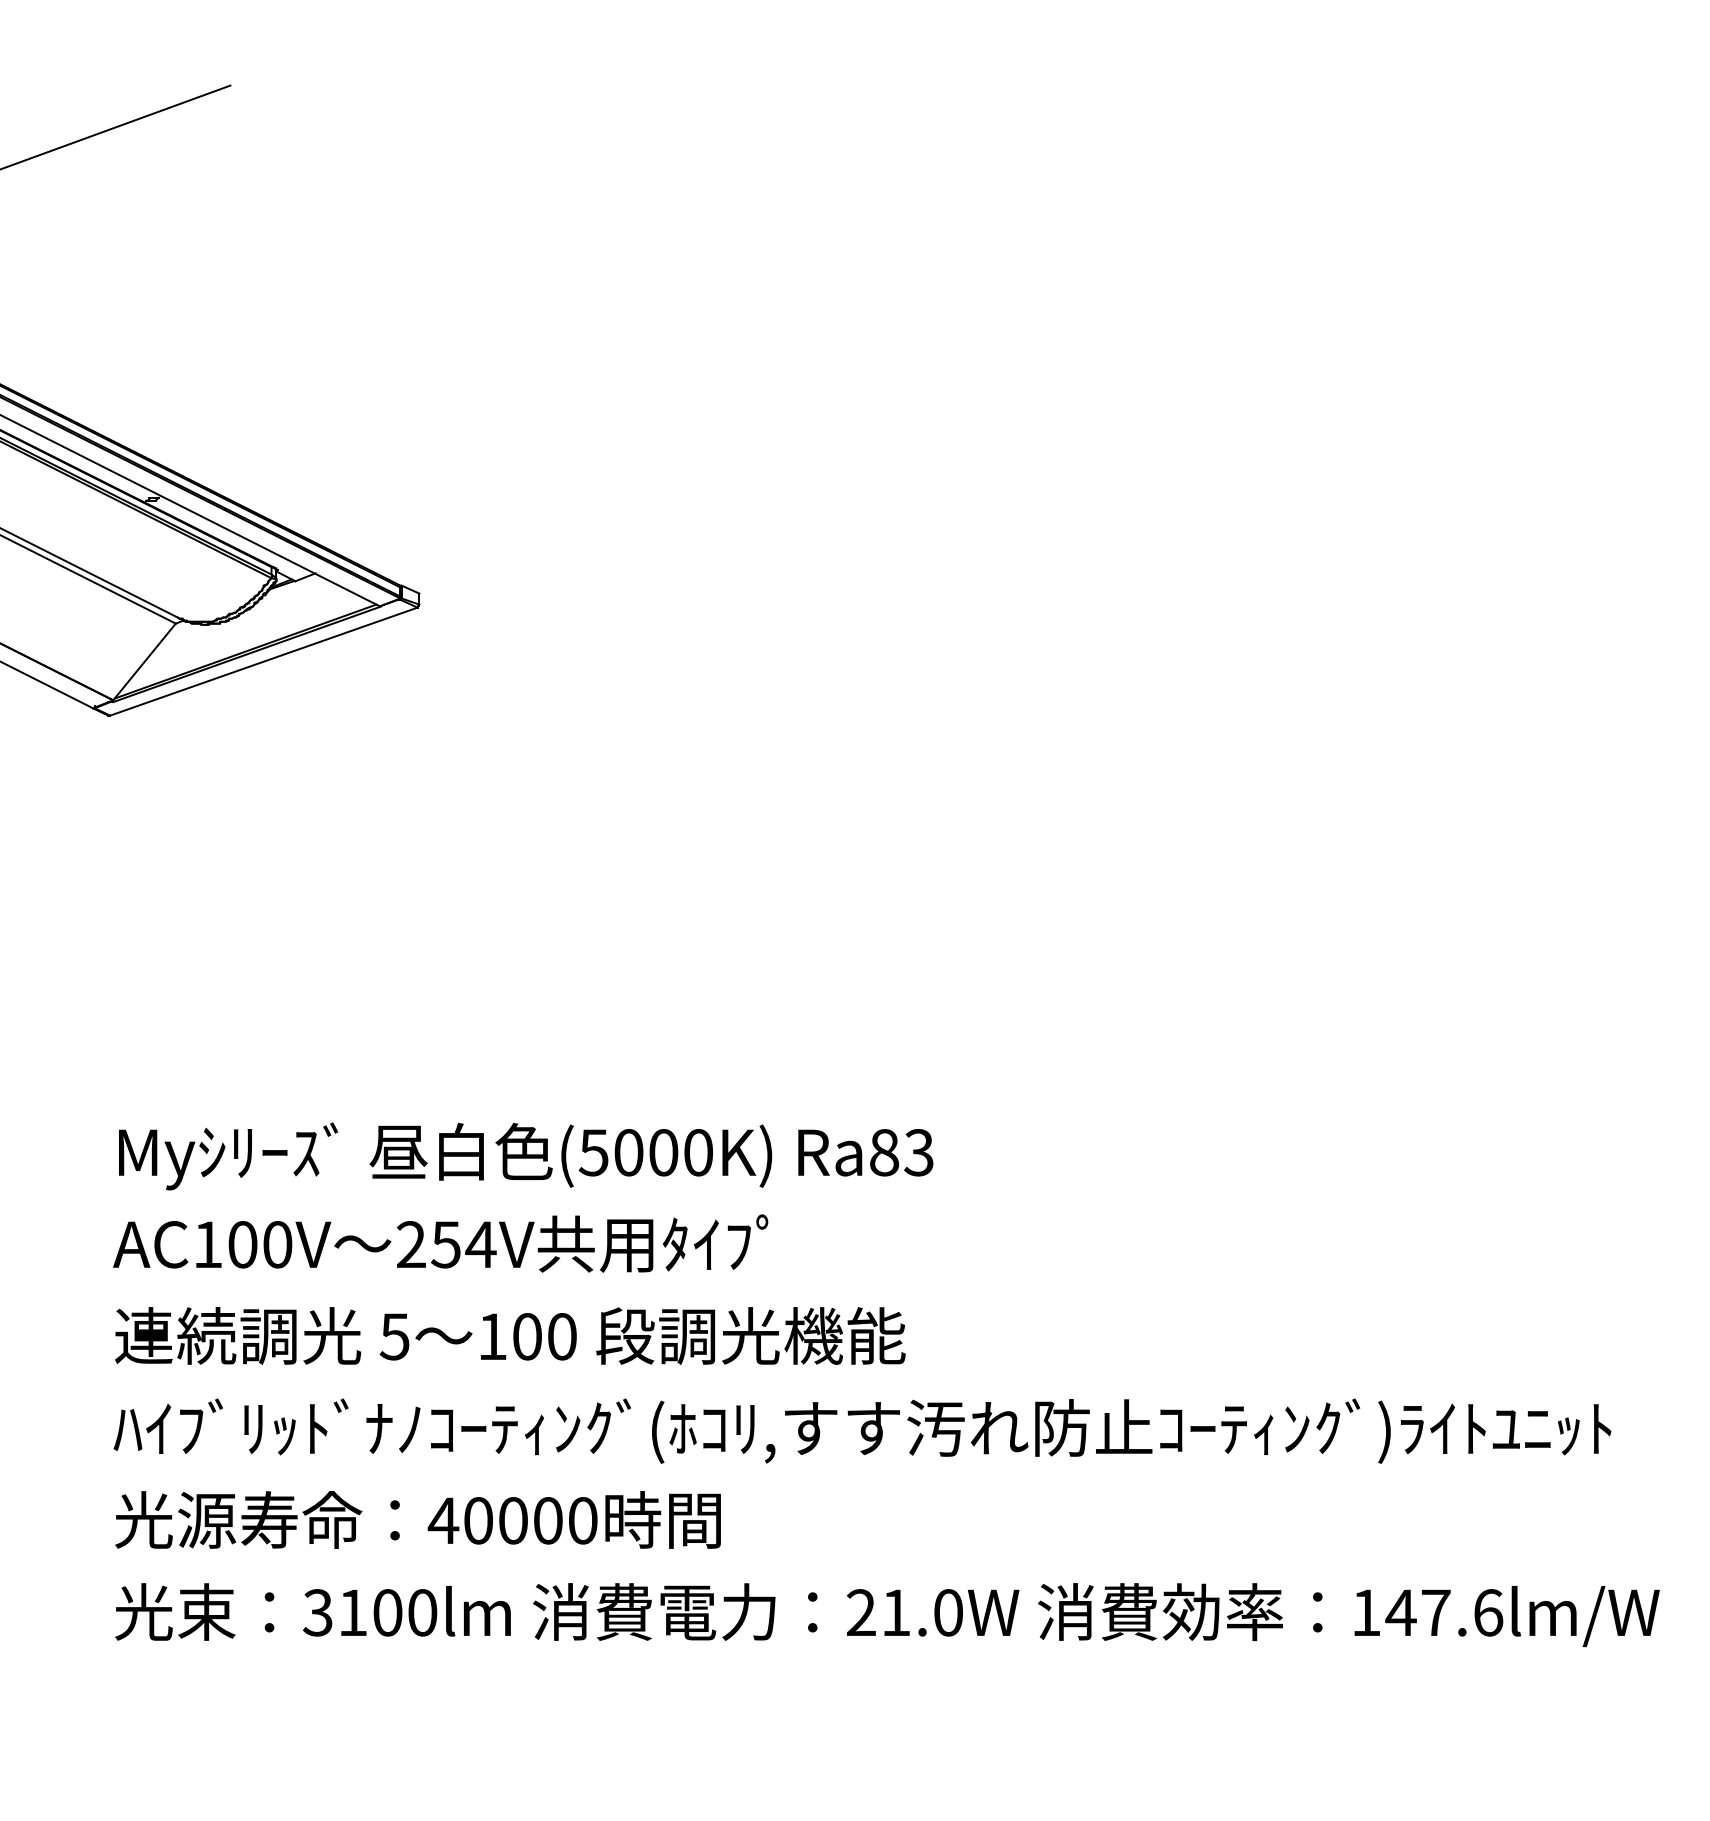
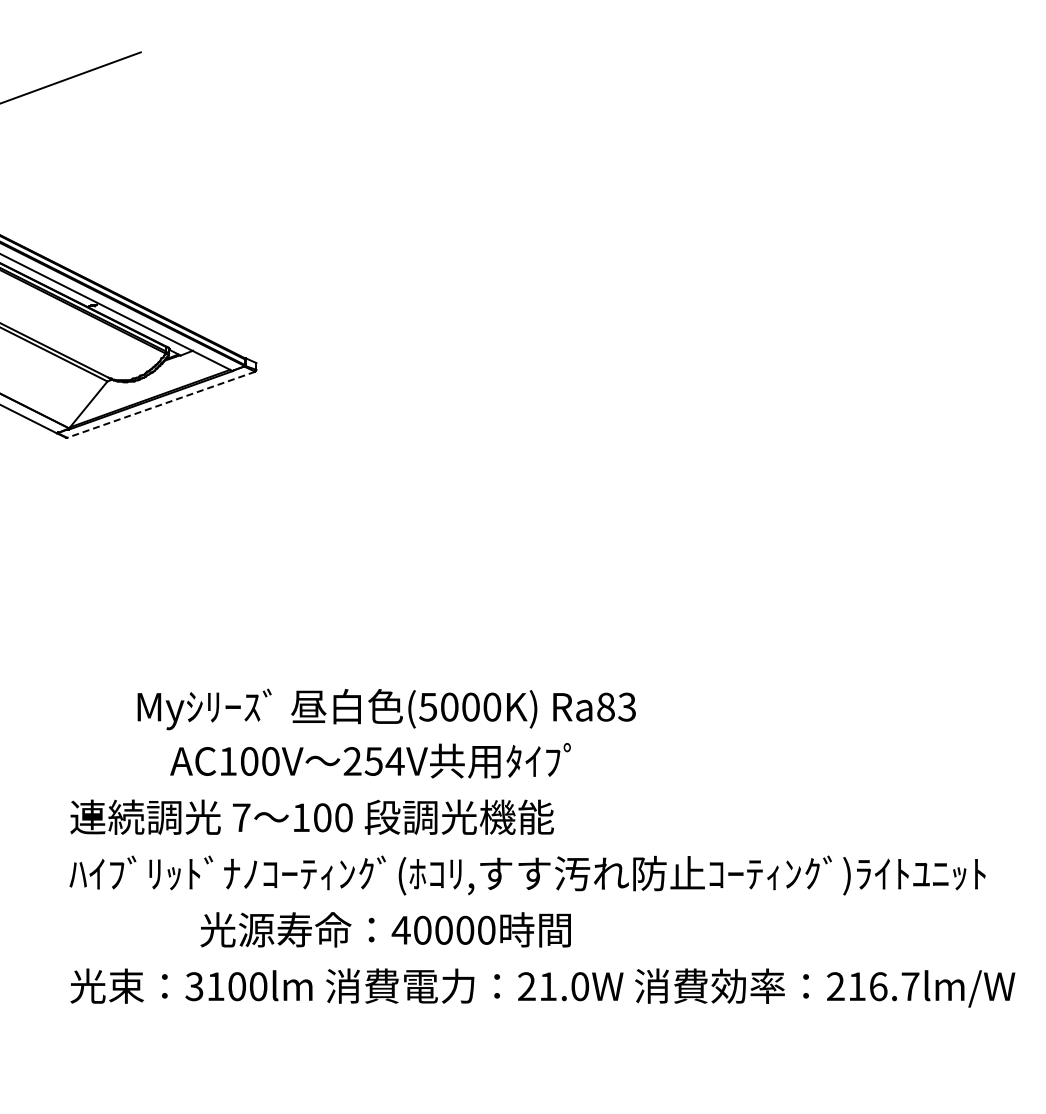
line: (264, 661) -> (161, 404), solid -> dashed
text: (525, 1156) -> (386, 709), moved
text: (440, 1243) -> (370, 760), moved
text: (394, 1336) -> (241, 817), 5 -> 7
text: (417, 1519) -> (385, 929), moved
text: (1427, 1612) -> (873, 986), 147.6lm/W -> 216.7lm/W

